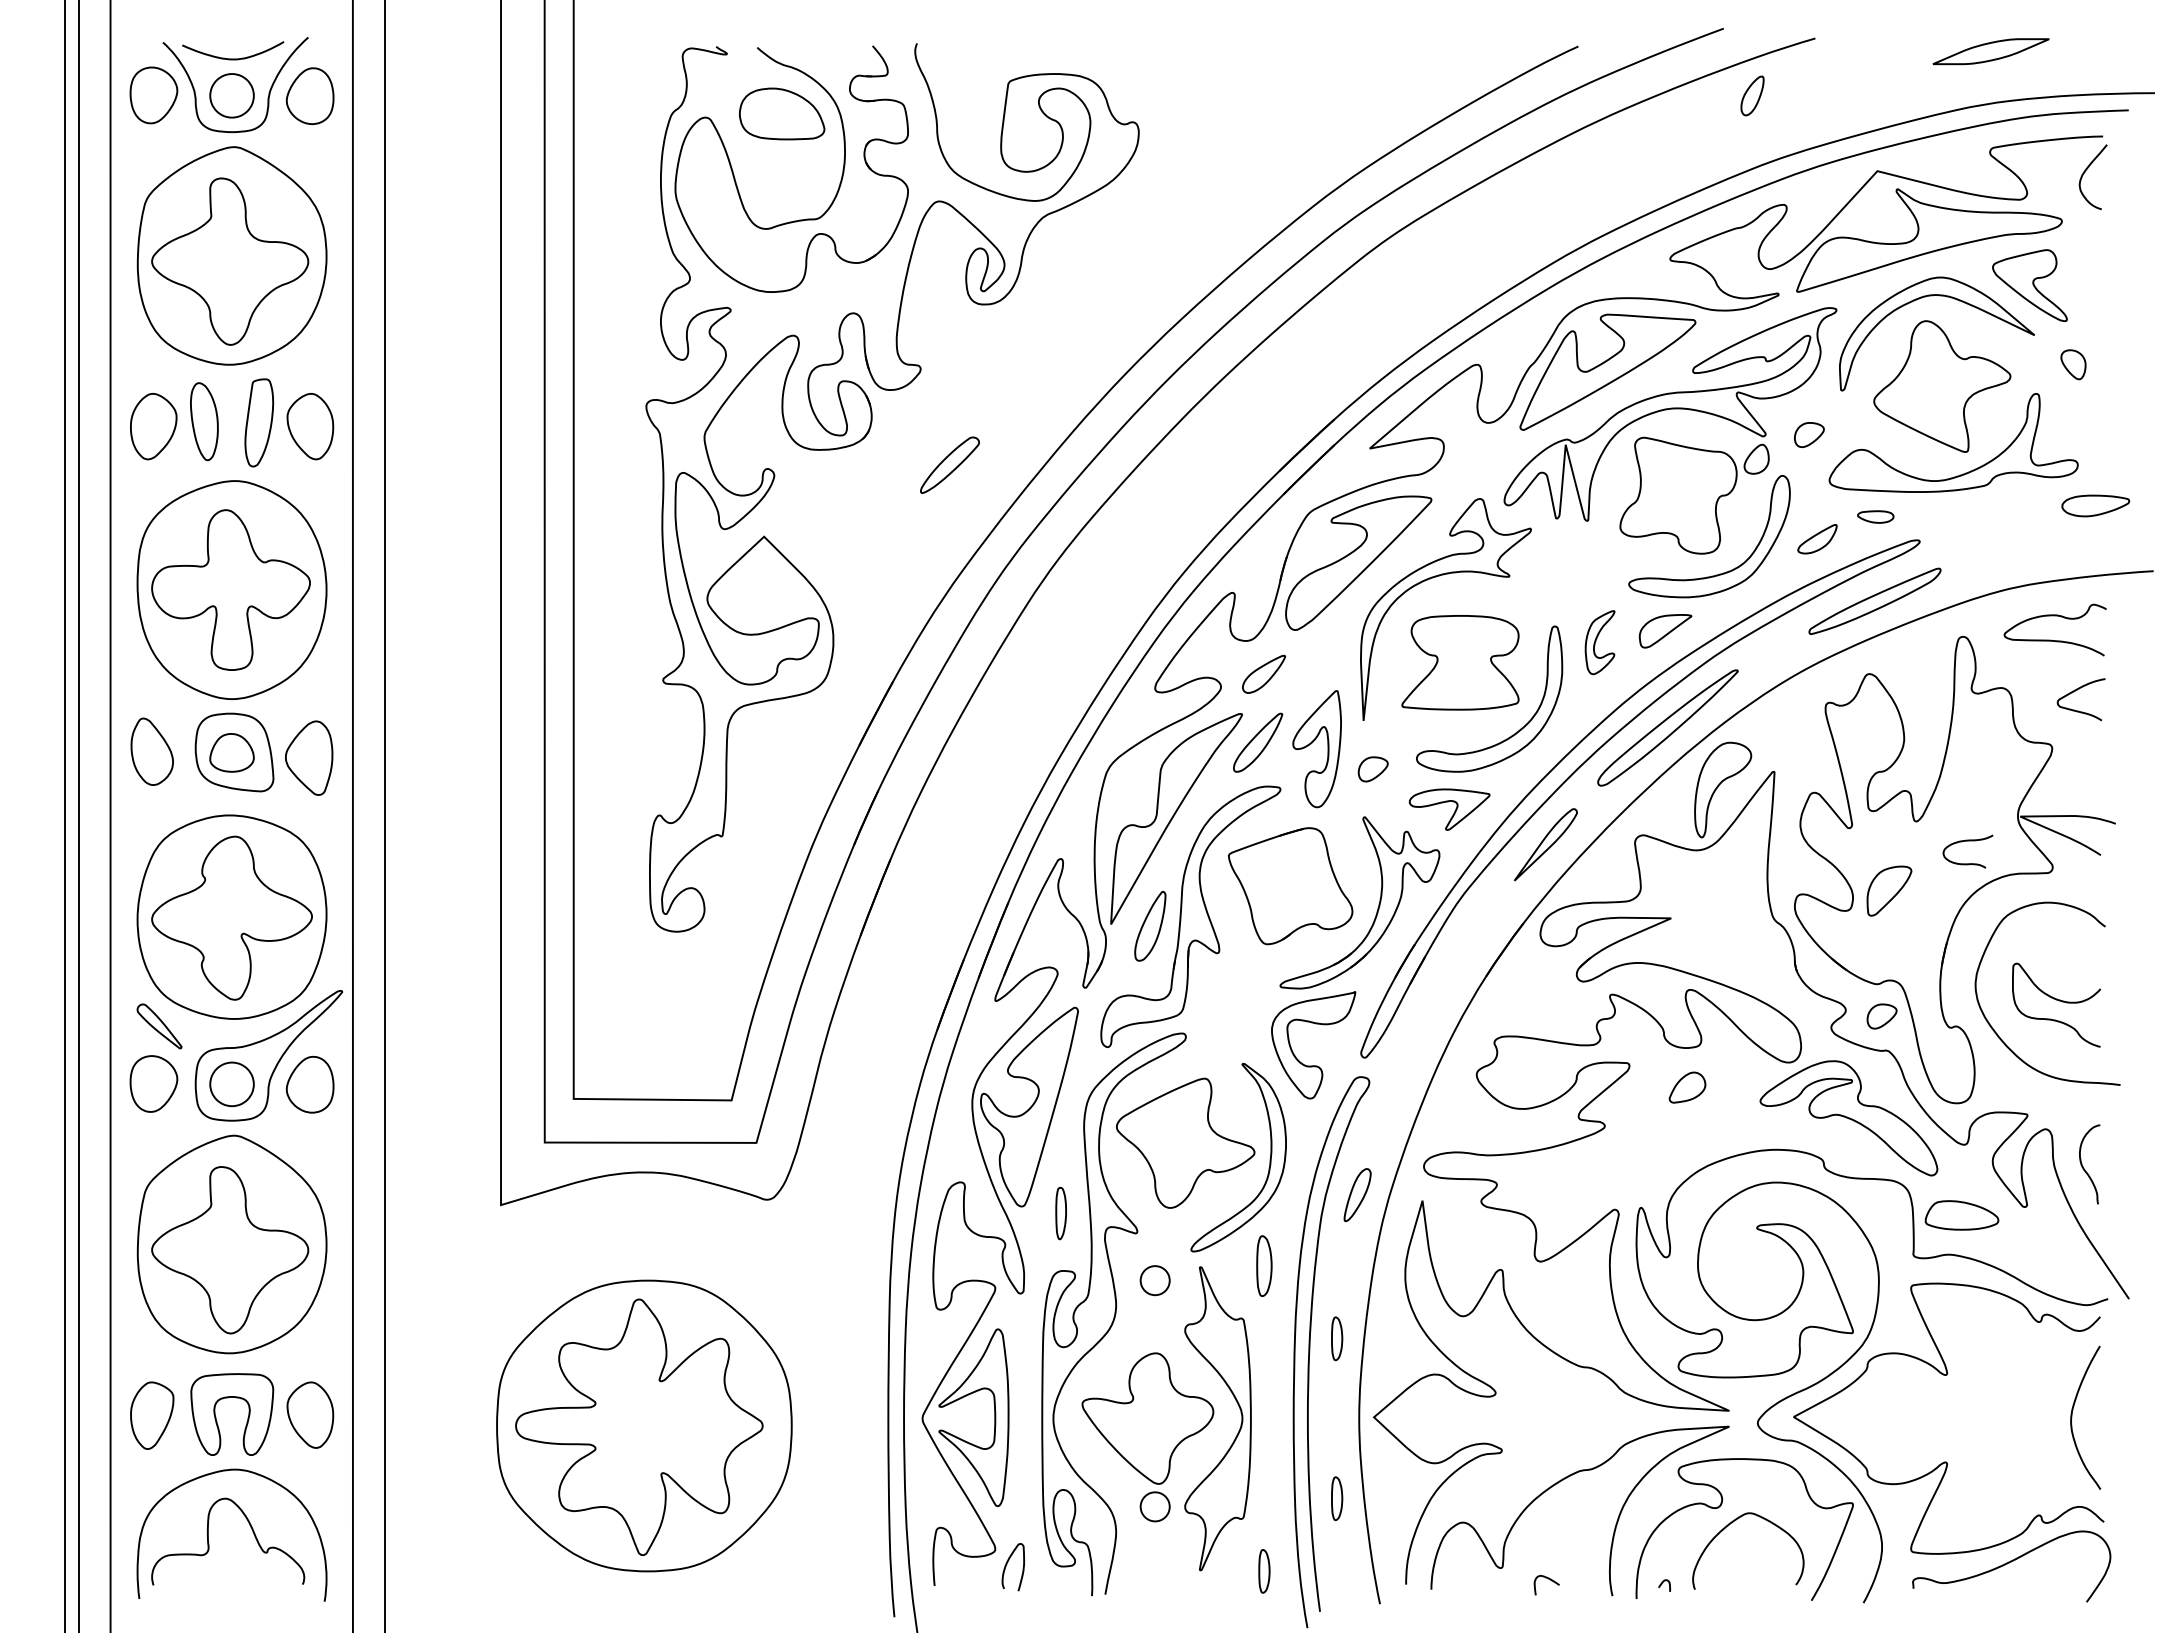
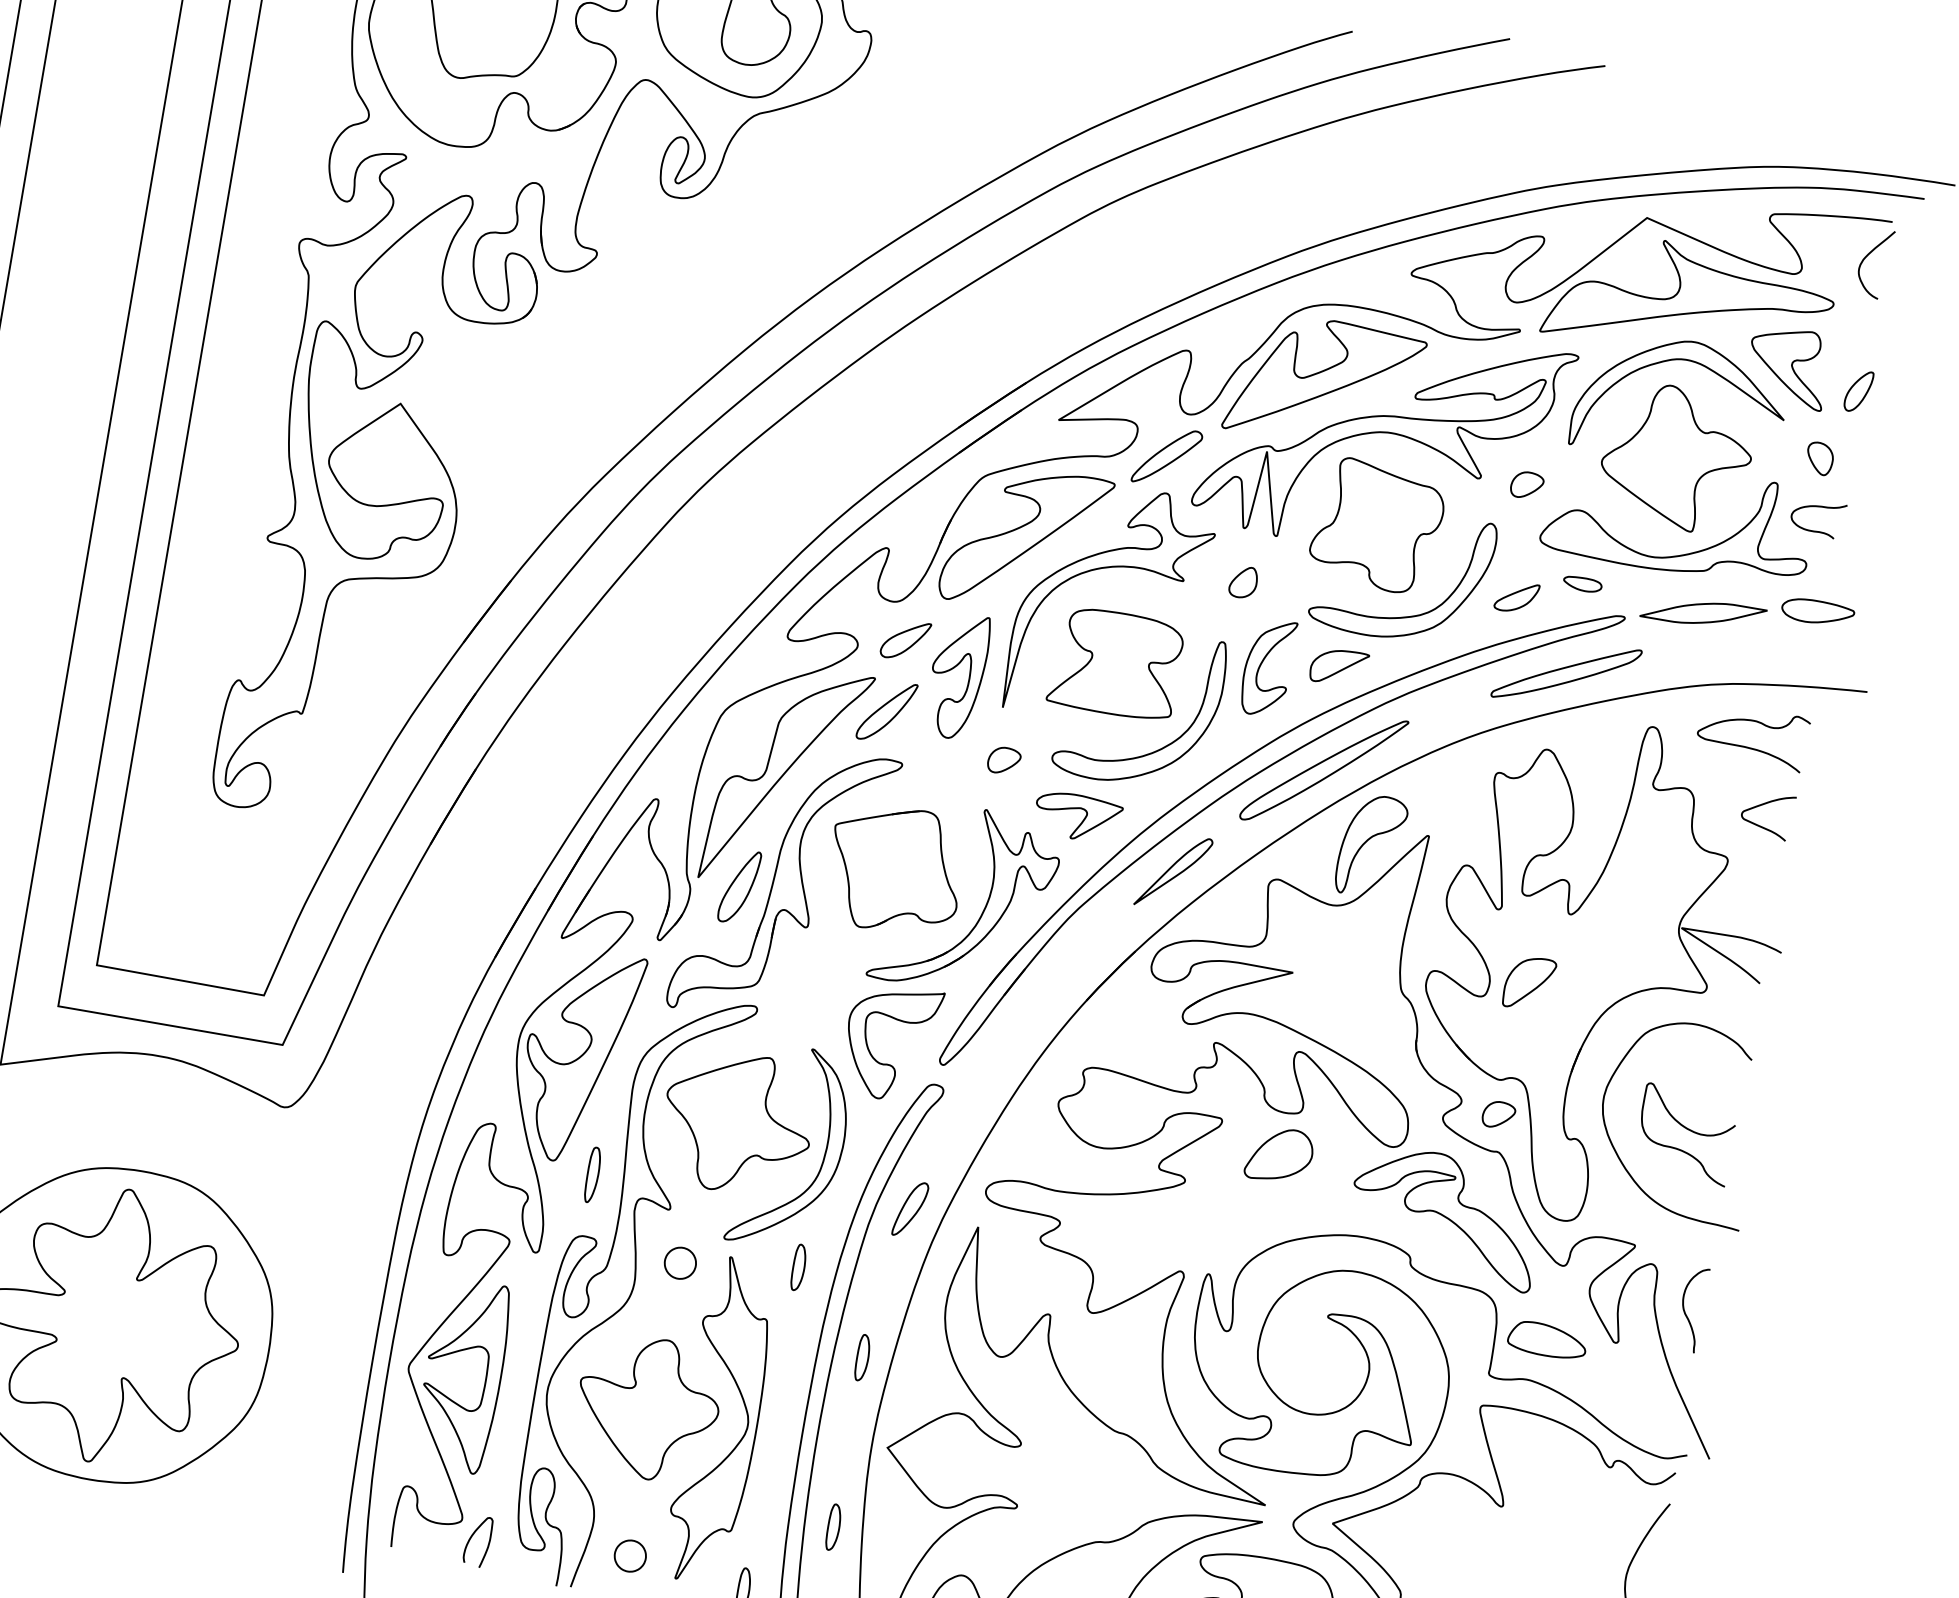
part: (1990, 51) -> (1702, 613), moved
part: (1752, 95) -> (1858, 390), moved
part: (1756, 458) -> (1243, 581), moved
part: (949, 464) -> (1166, 455), moved
part: (1599, 642) -> (1267, 667), size x1.43
part: (1311, 744) -> (952, 670), moved
curve: (1967, 841) -> (1819, 507), moved
part: (1687, 1087) -> (1279, 1154), size x1.67
part: (1264, 1265) -> (799, 1267), size x0.71
part: (1154, 1506) -> (629, 1555), moved

